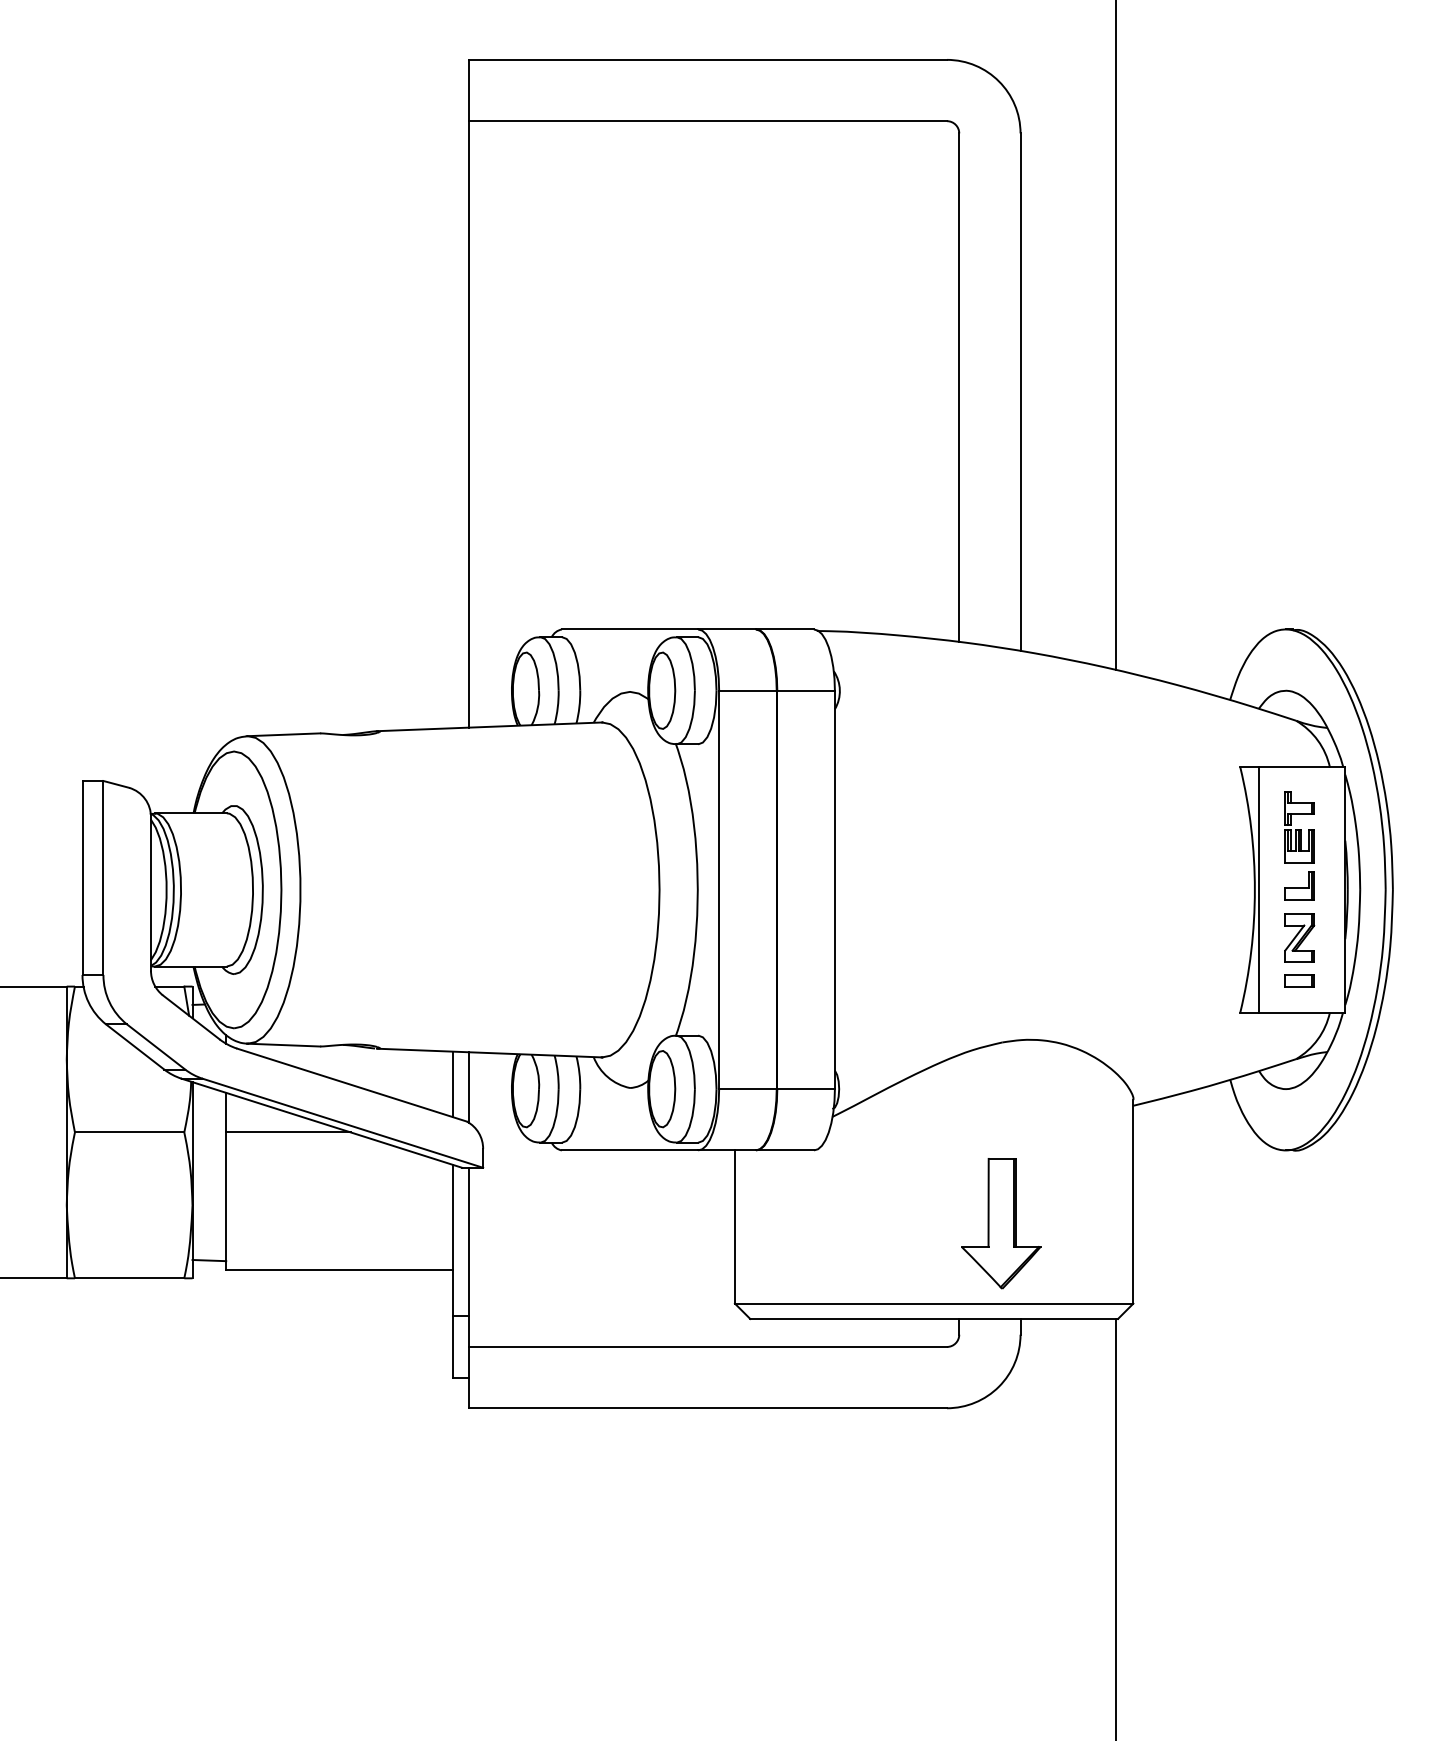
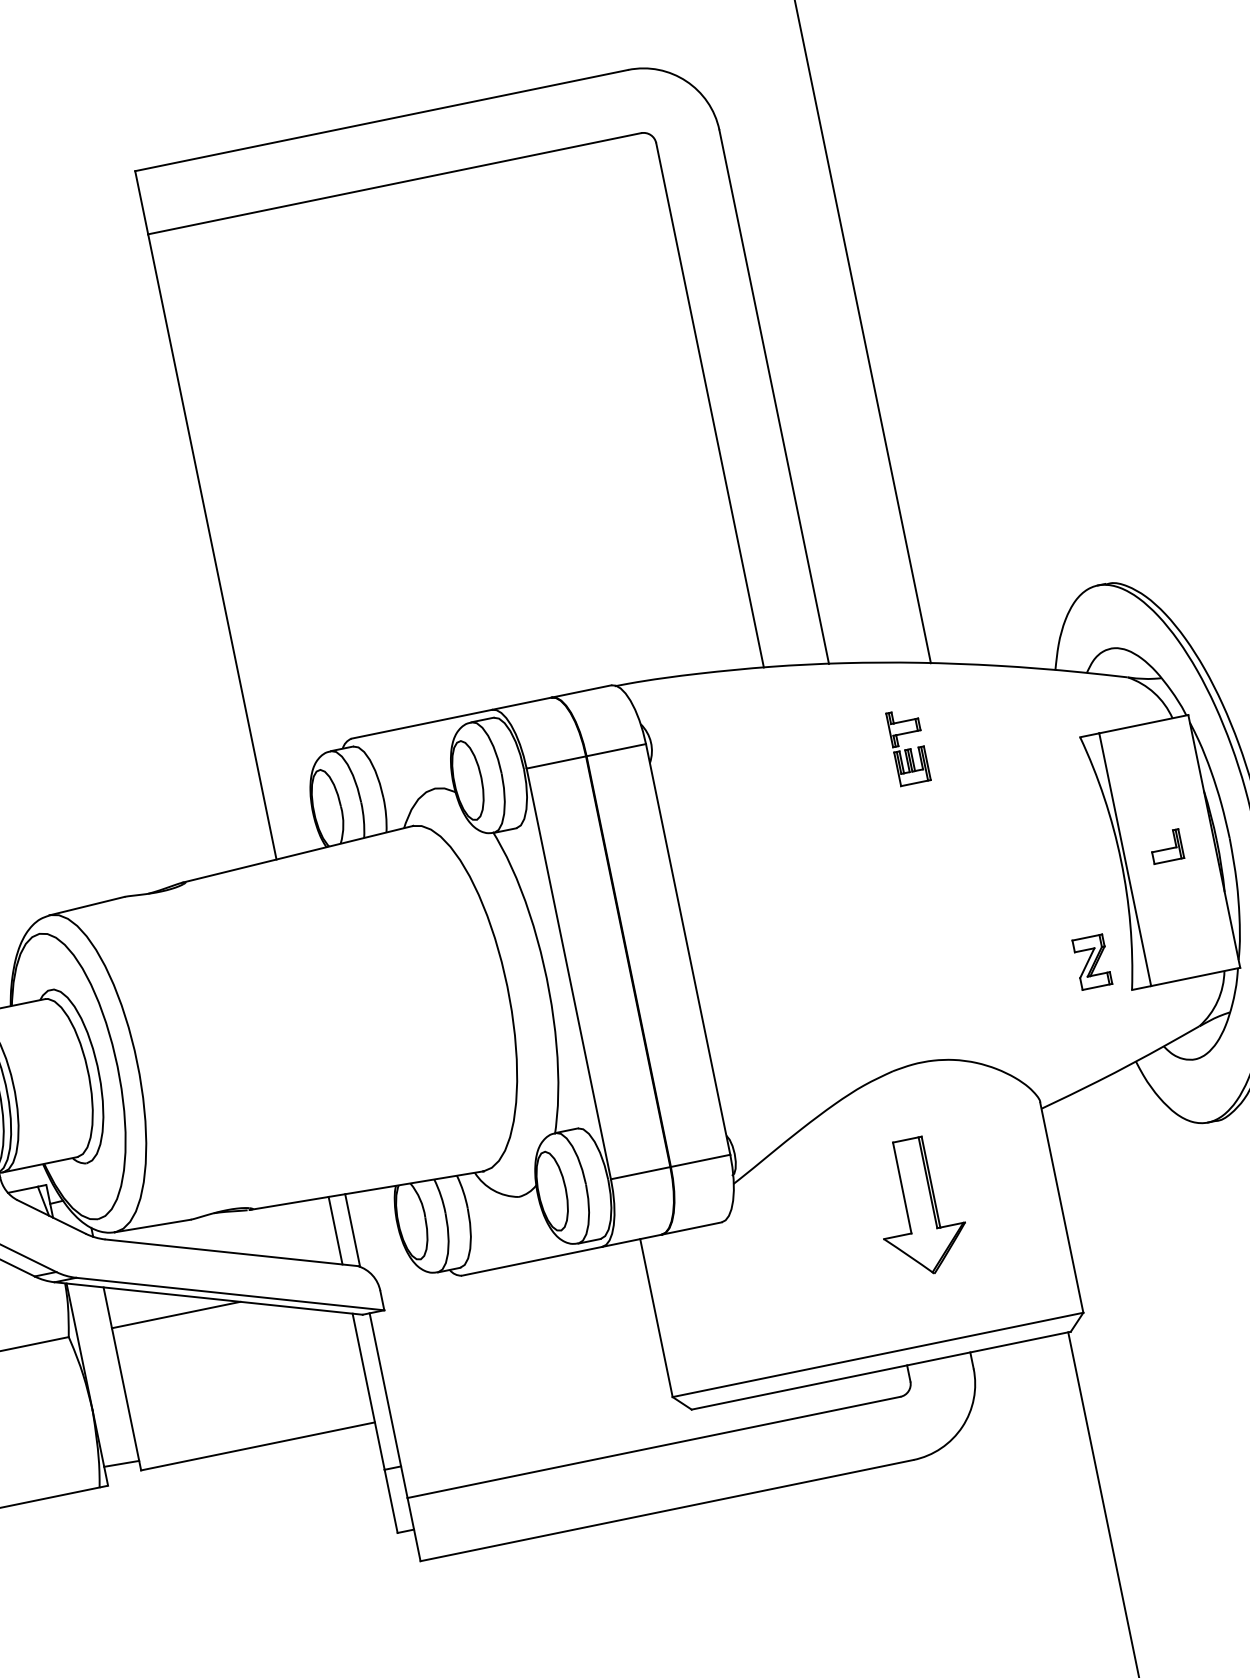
part: (1299, 827) -> (908, 746), moved
part: (1299, 937) -> (1092, 961), moved
part: (1299, 980) -> (1186, 944), removed
part: (1001, 1223) -> (919, 1206), moved

